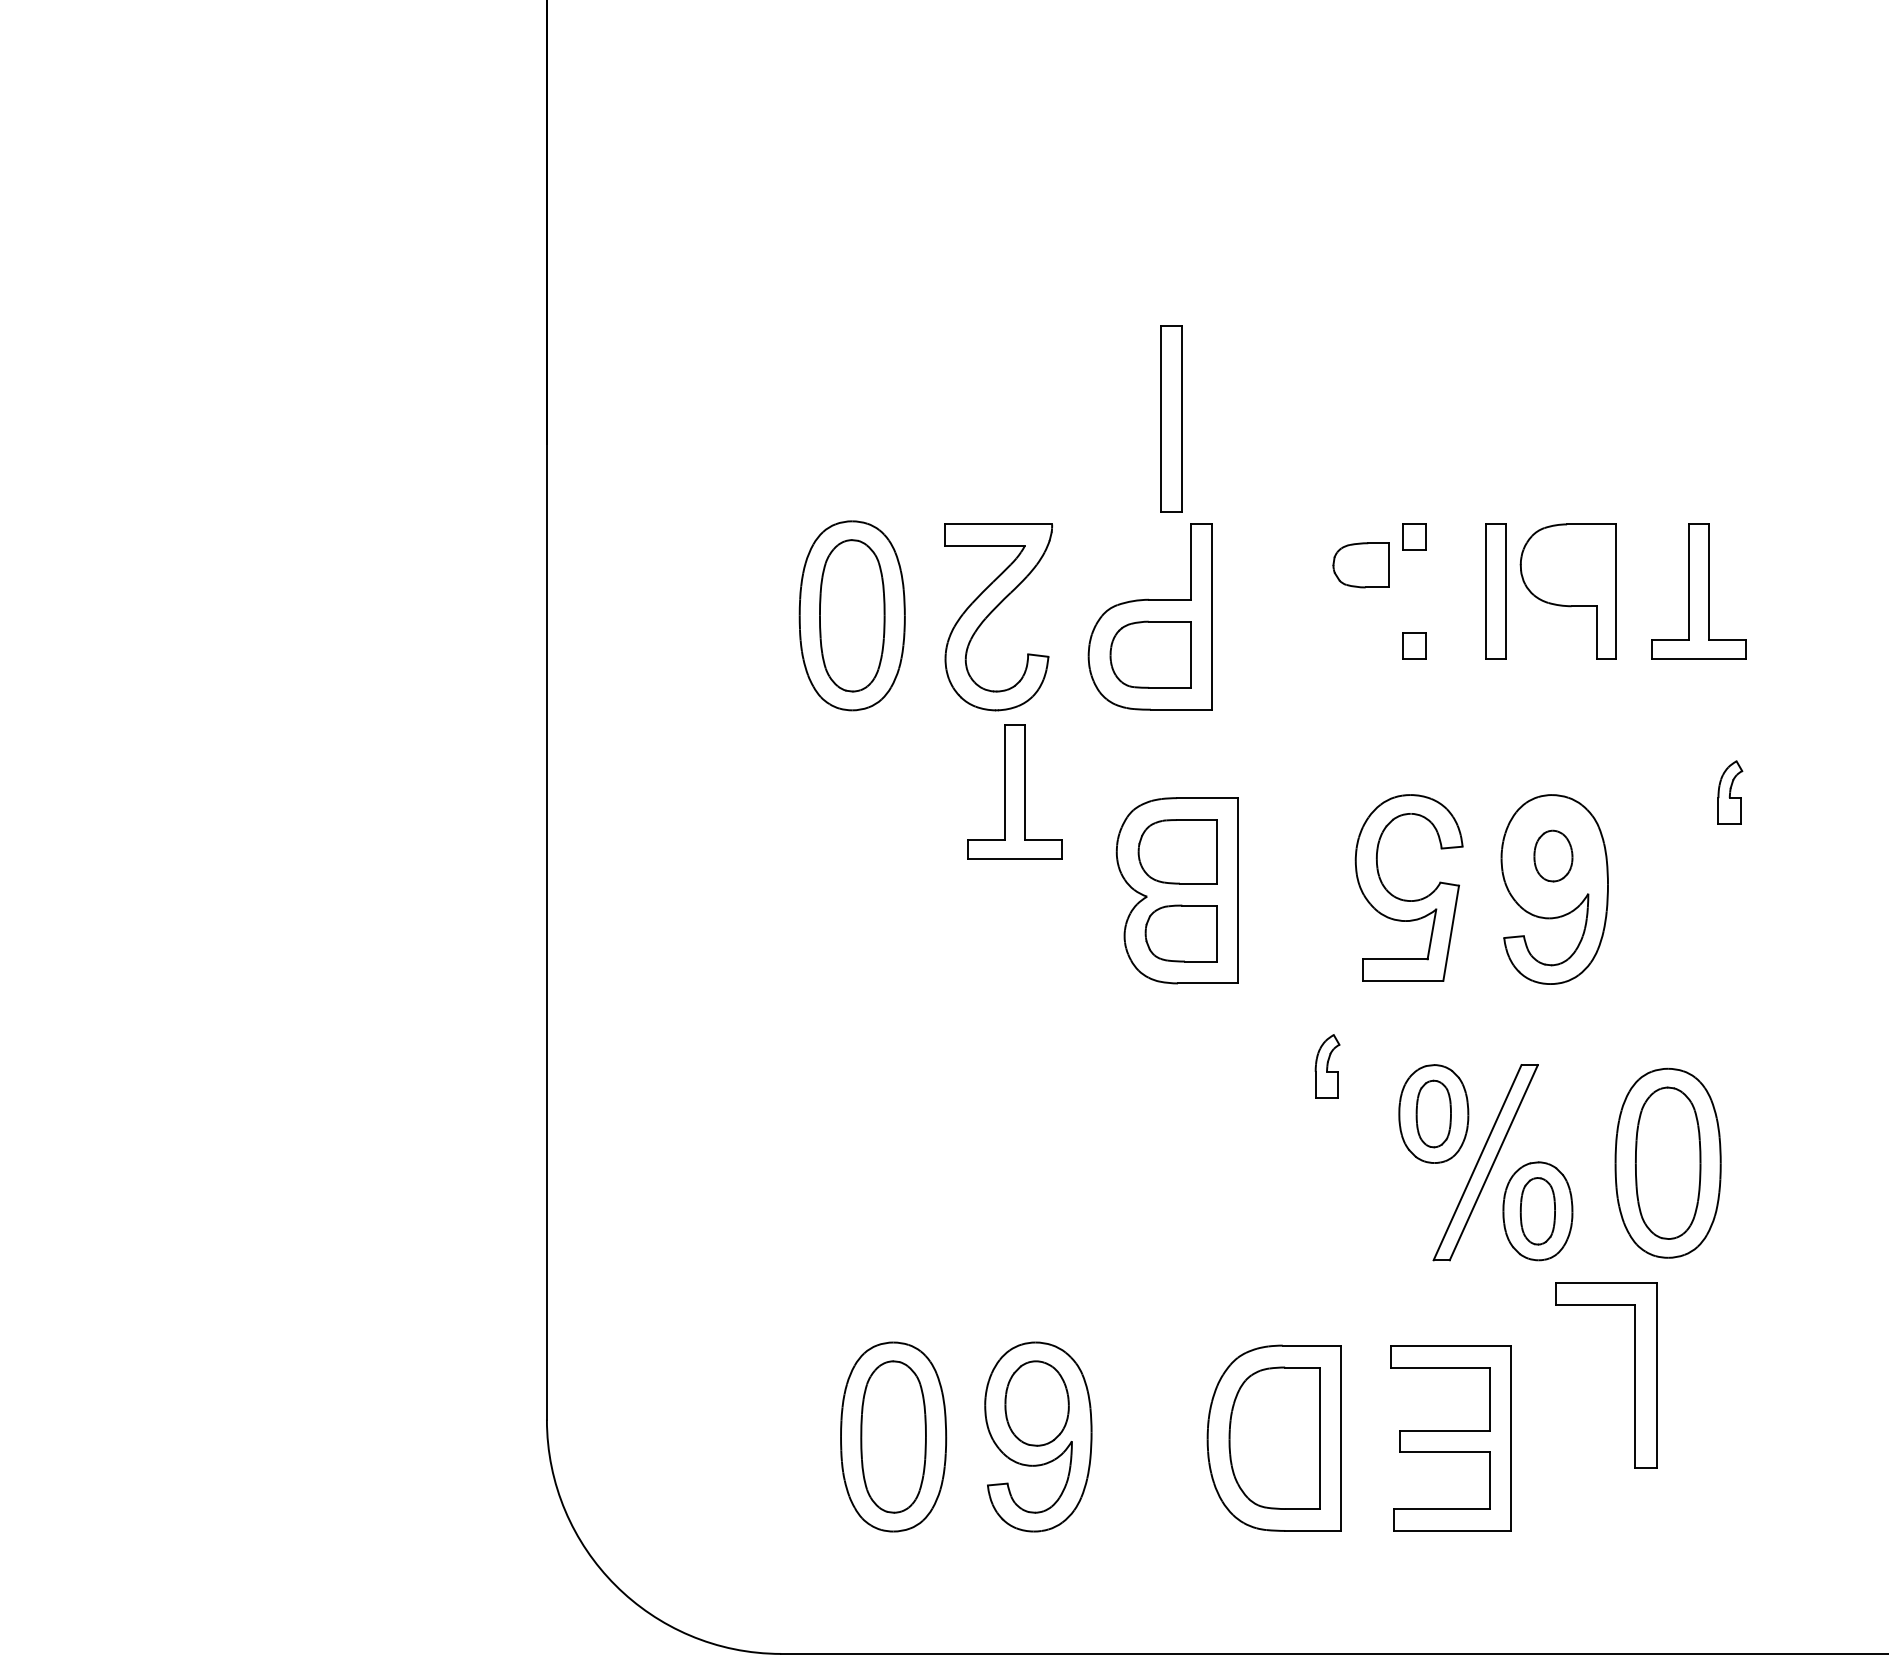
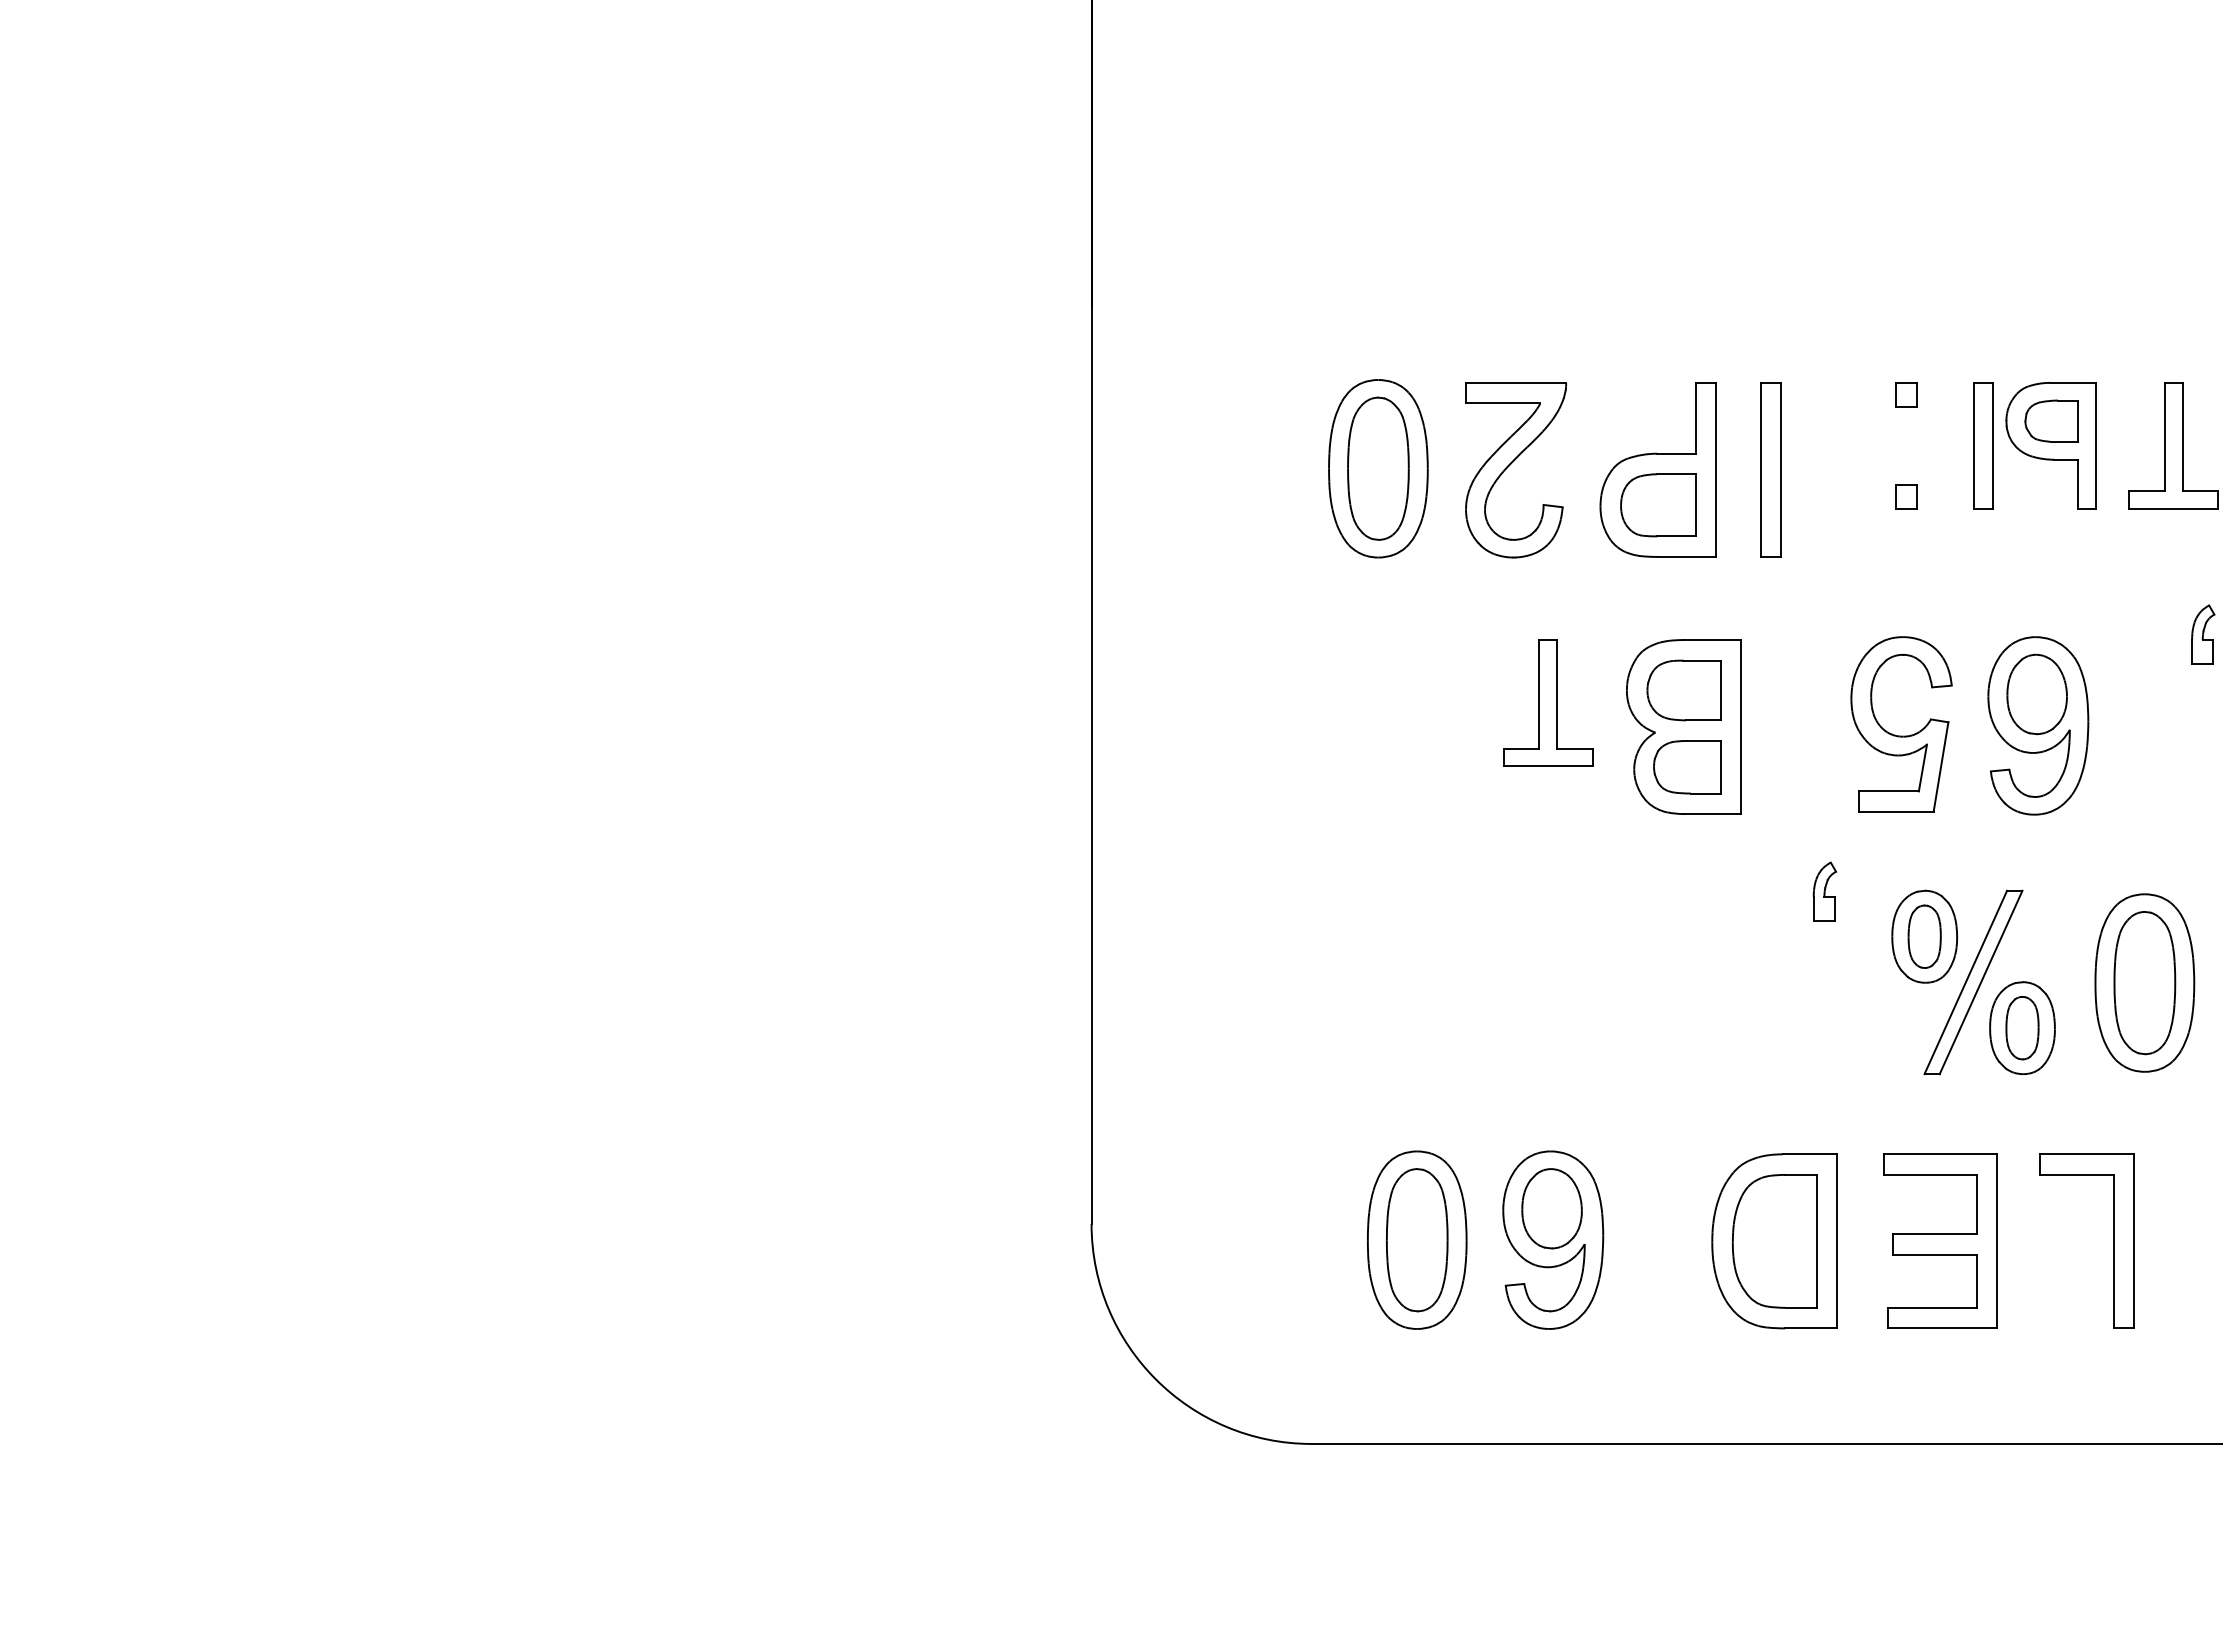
part: (1171, 418) -> (1770, 469), moved
part: (1361, 564) -> (2051, 420), moved
part: (1015, 791) -> (1548, 702), moved
part: (1552, 856) -> (2036, 694), size x1.67
part: (1634, 1374) -> (2113, 1240), moved

